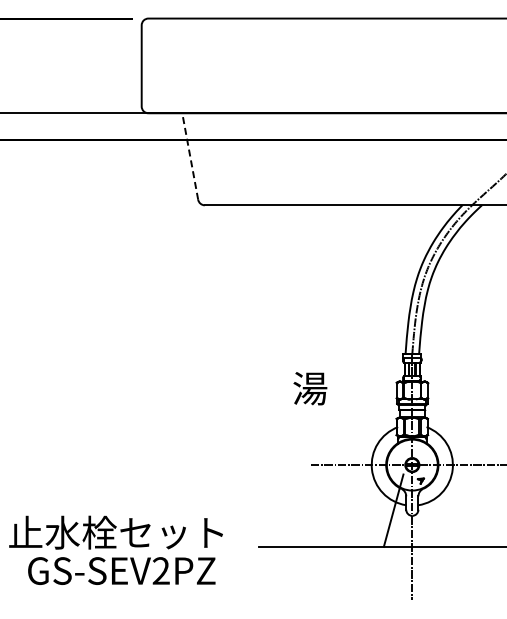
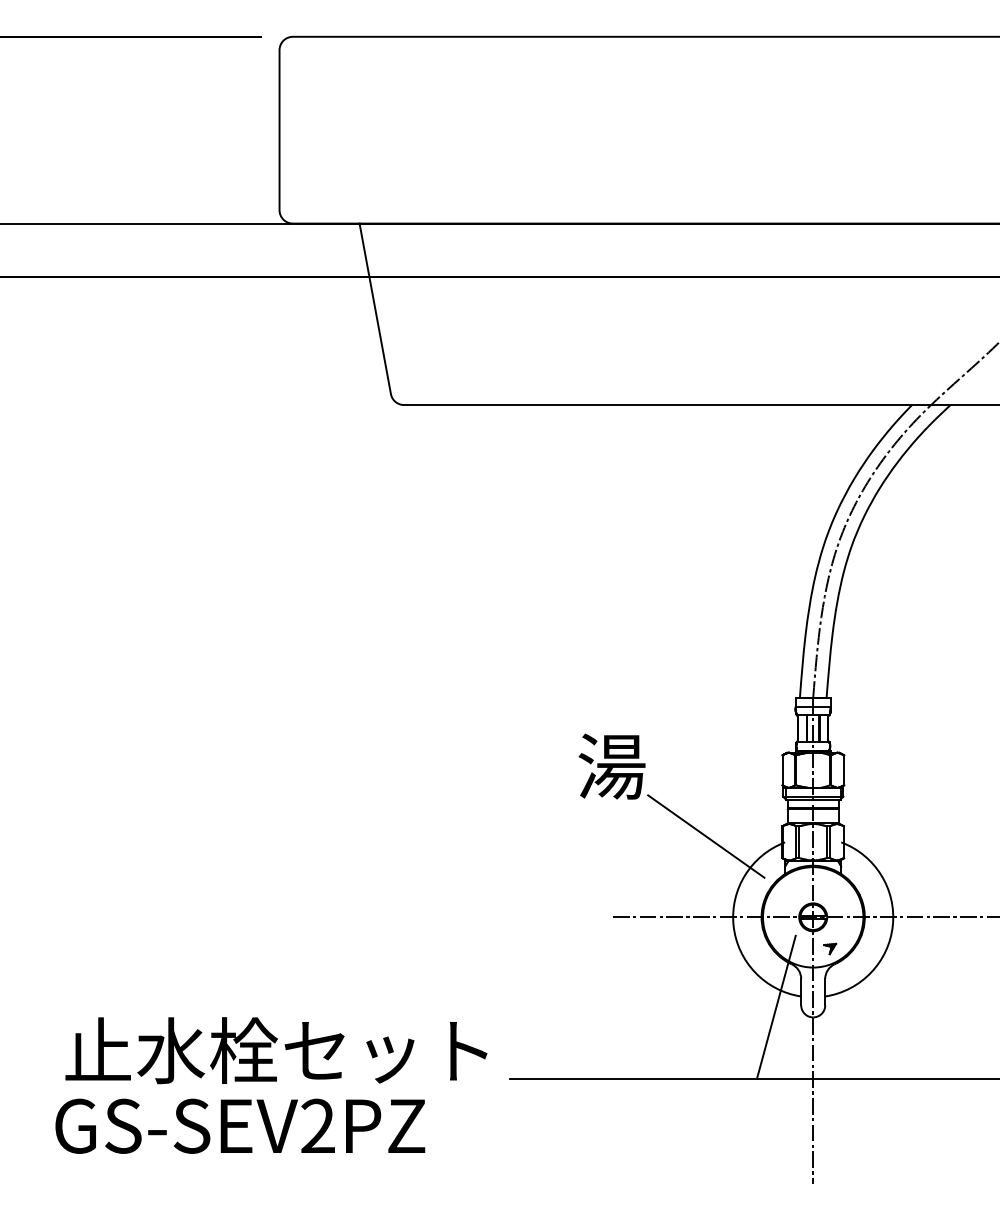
line: (190, 156) -> (375, 308), dashed -> solid
line: (357, 424) -> (705, 837), added
text: (115, 532) -> (275, 1050), moved

